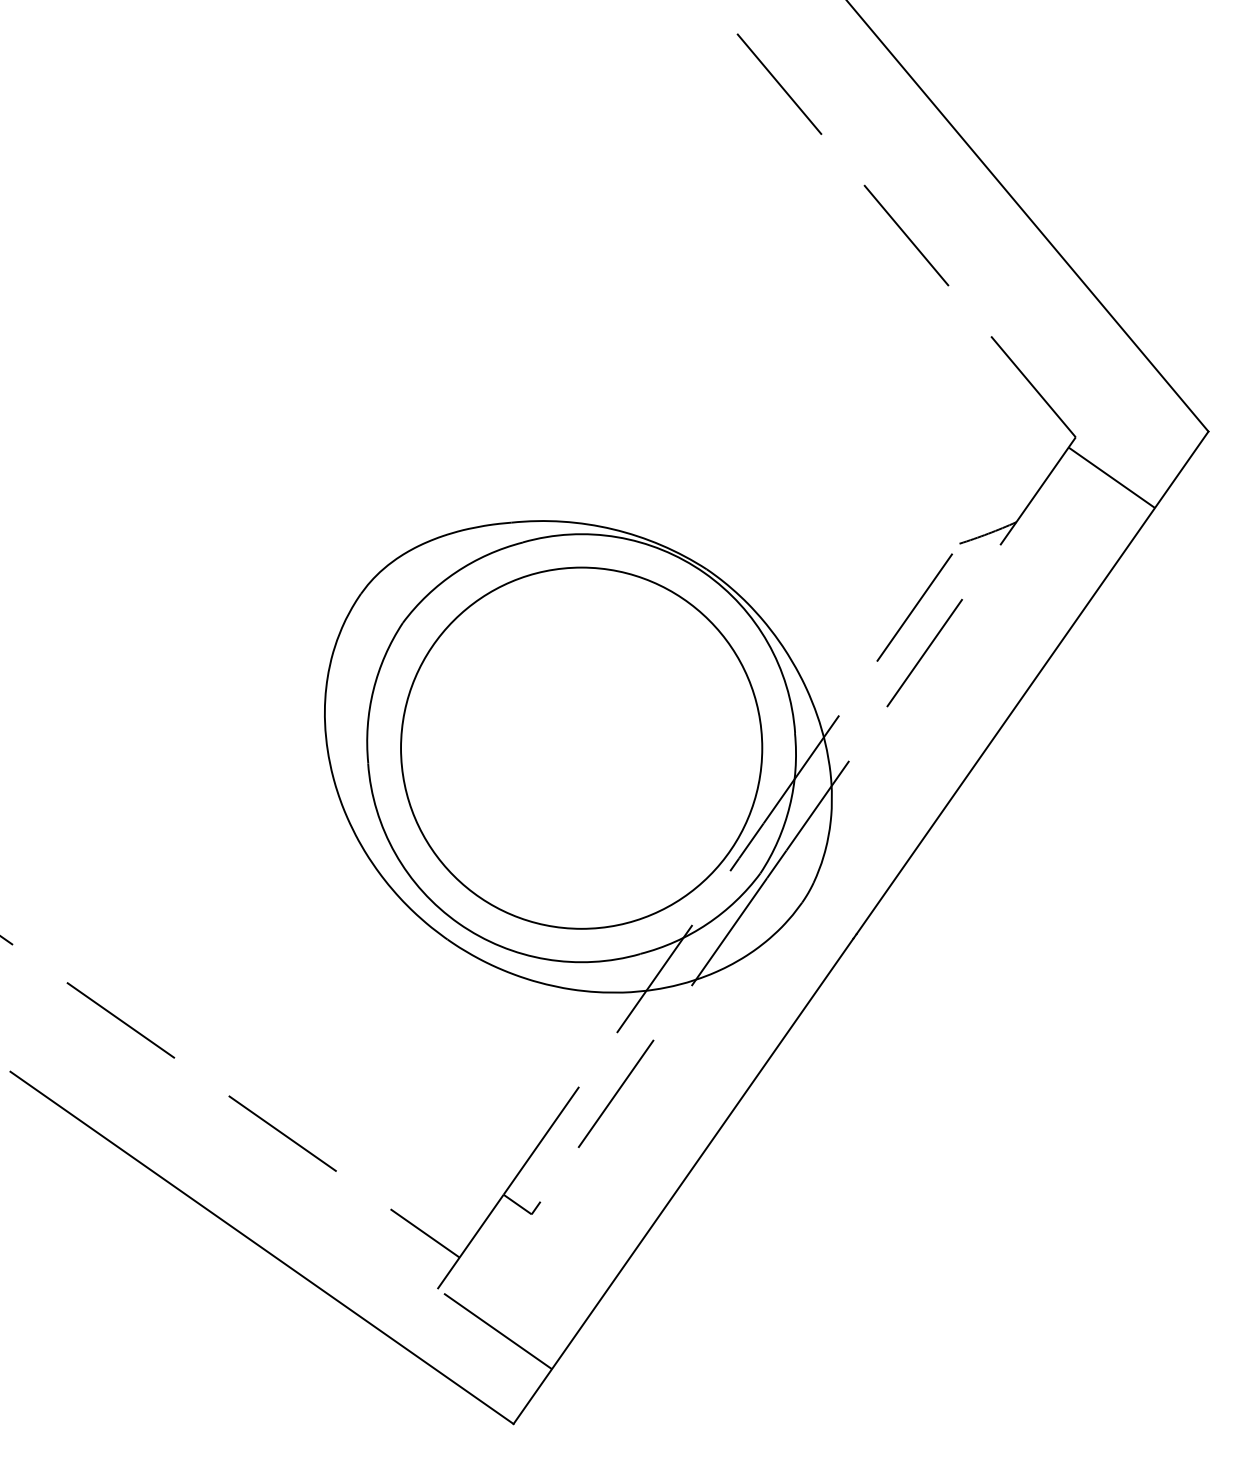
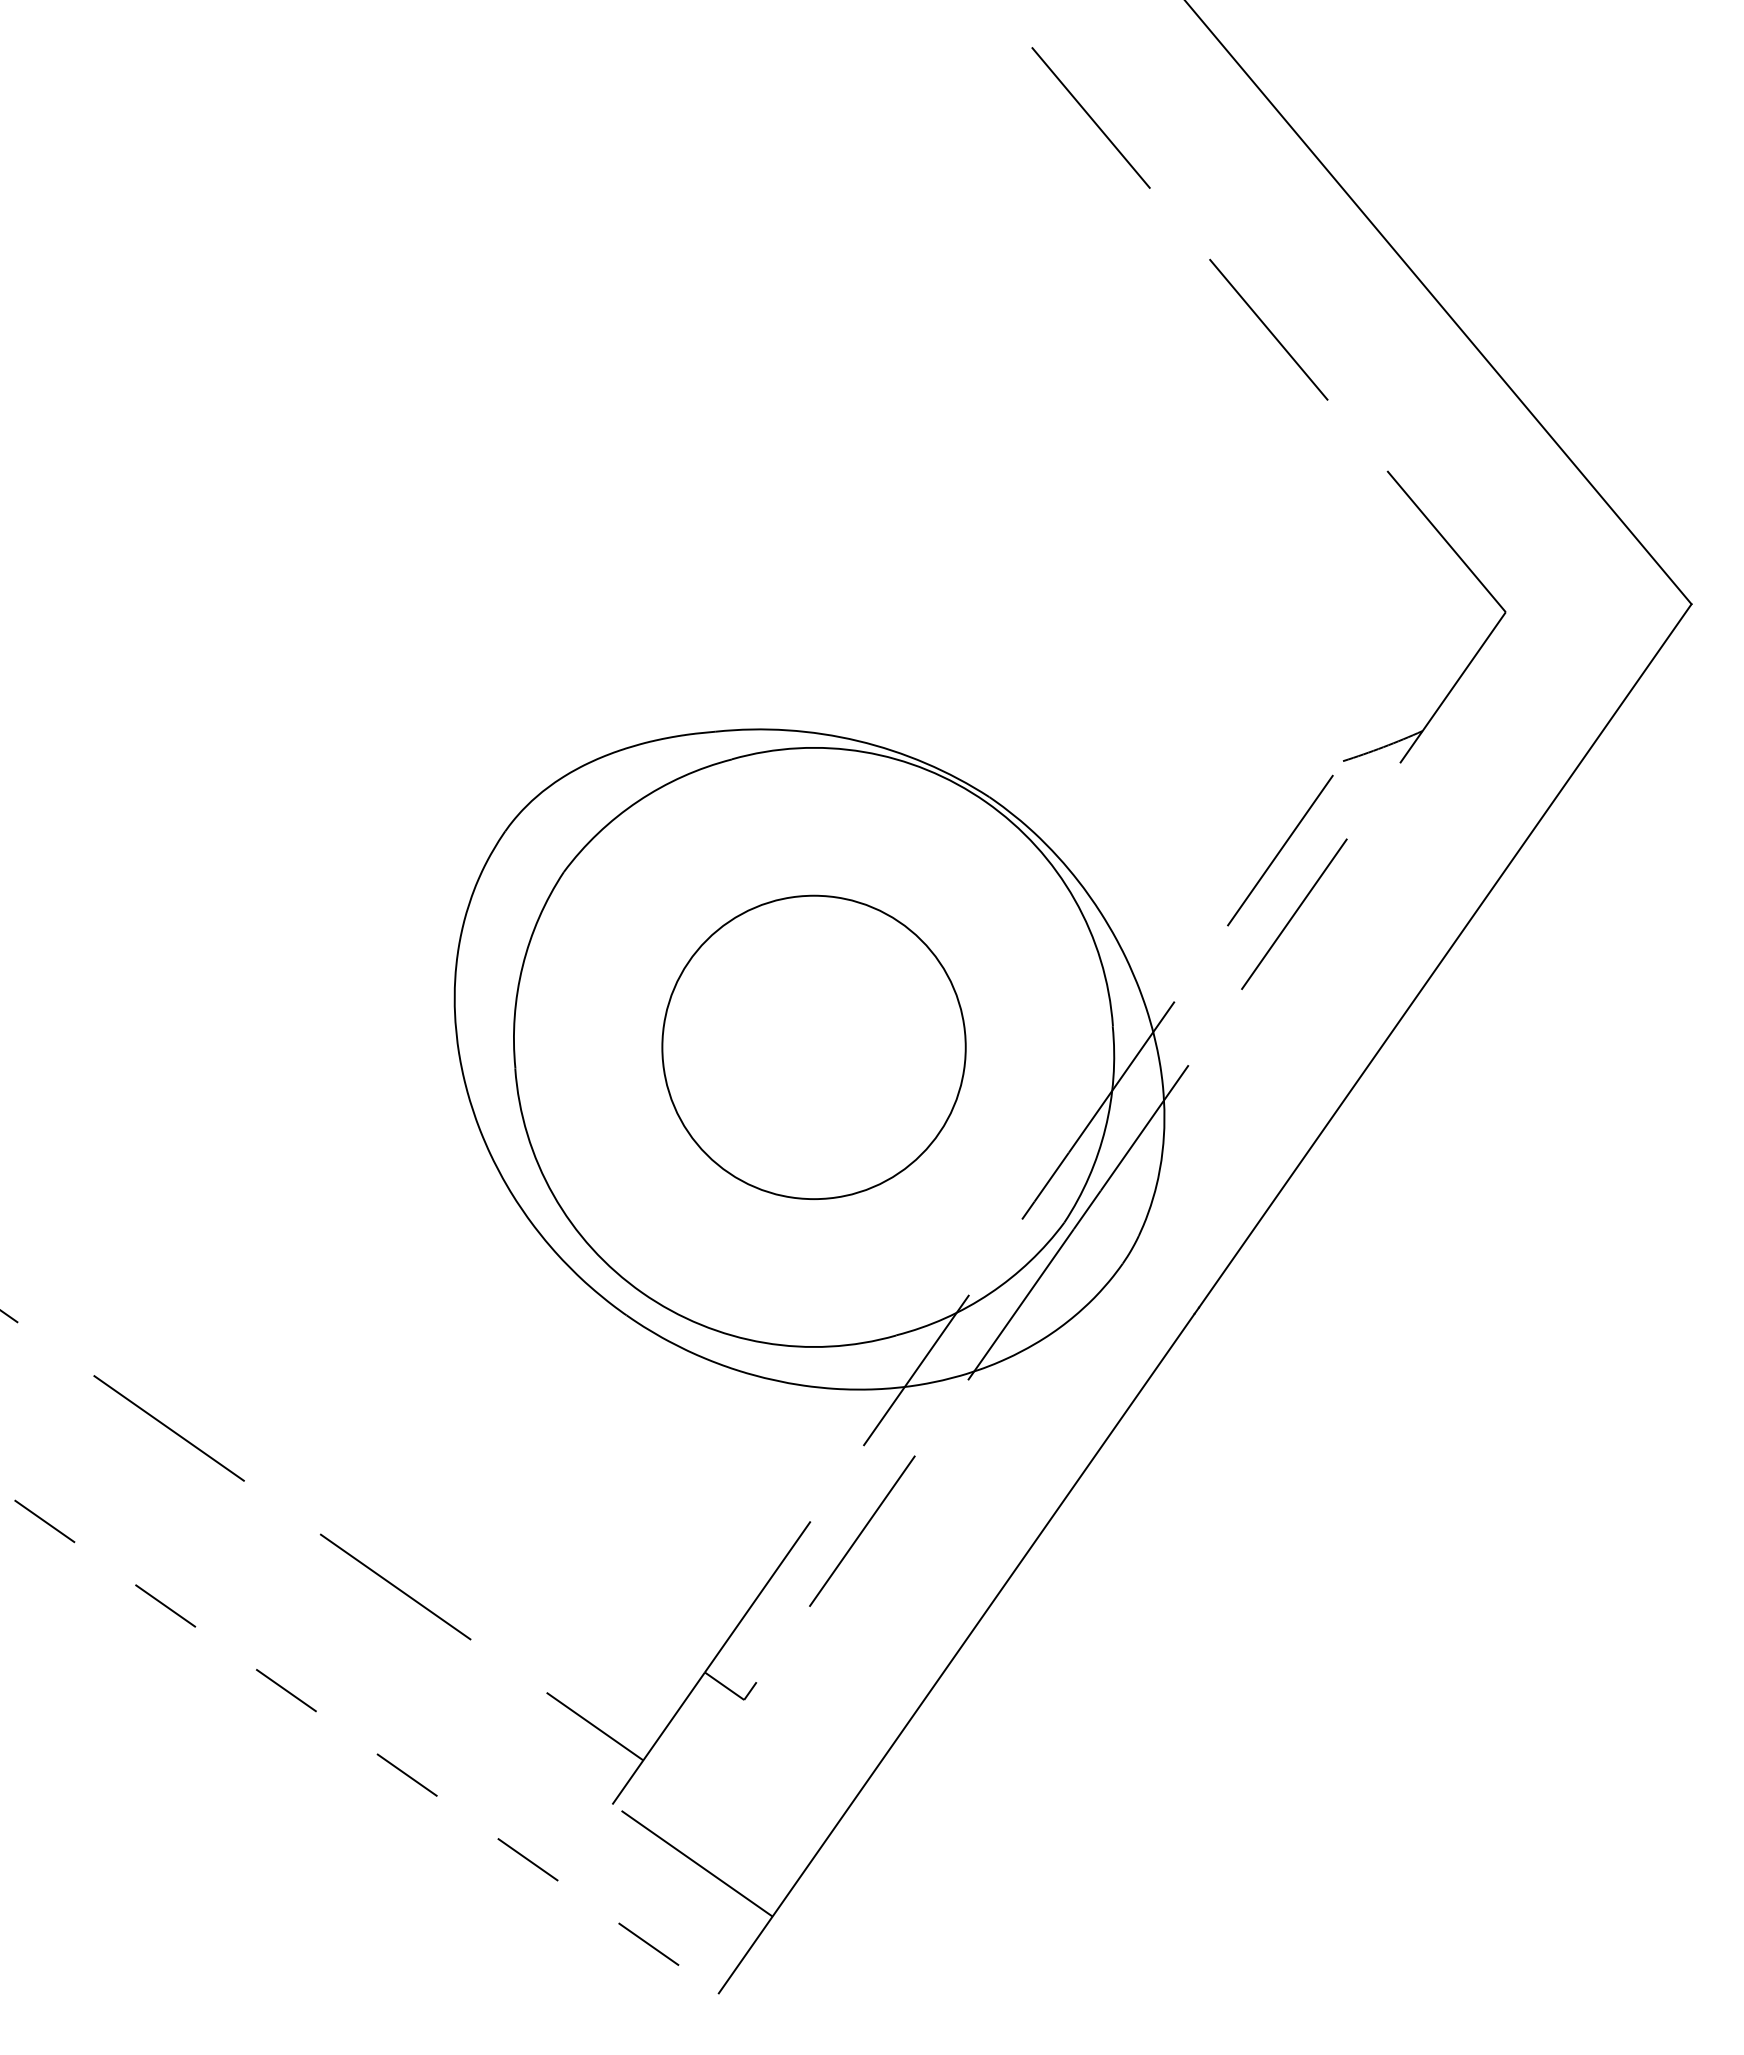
line: (1111, 477) -> (1555, 668), removed
circle: (581, 748) -> (813, 1047), size x0.6
line: (261, 1247) -> (366, 1746), solid -> dashed

